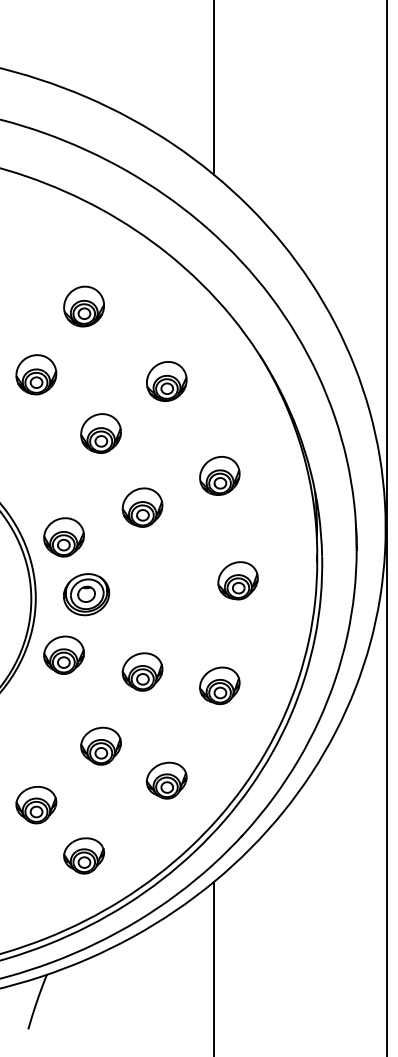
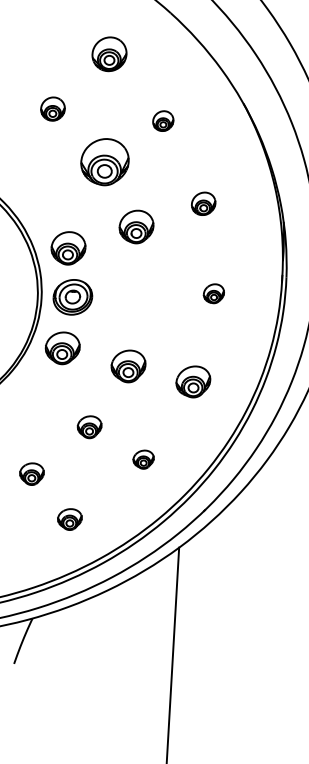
part: (83, 306) -> (109, 54), moved
part: (36, 374) -> (53, 108), size x0.7
part: (166, 381) -> (163, 121), size x0.6
part: (100, 433) -> (104, 162), size x1.4
part: (219, 475) -> (203, 203), size x0.7
part: (237, 580) -> (213, 293), size x0.6
part: (86, 594) -> (72, 297), moved
part: (100, 745) -> (89, 426), size x0.7
part: (166, 780) -> (143, 459), size x0.6
part: (36, 805) -> (32, 474), size x0.7
part: (83, 855) -> (69, 519), size x0.7

